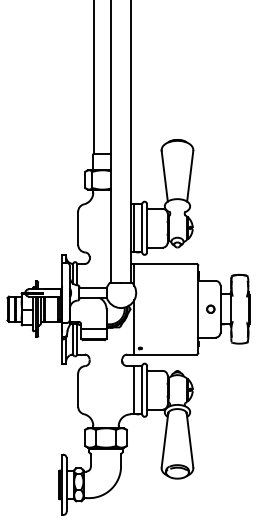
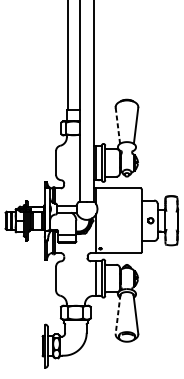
line: (164, 176) -> (117, 125), solid -> dashed
line: (165, 440) -> (118, 314), solid -> dashed

